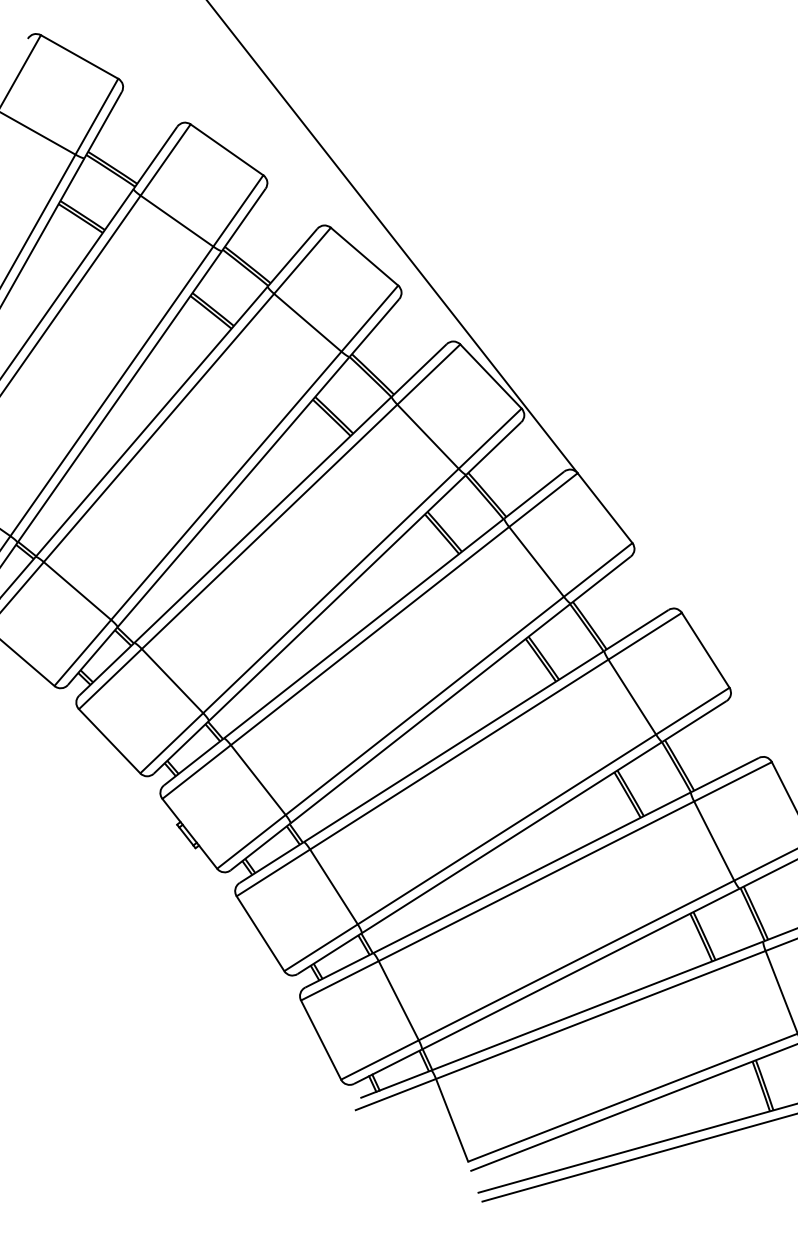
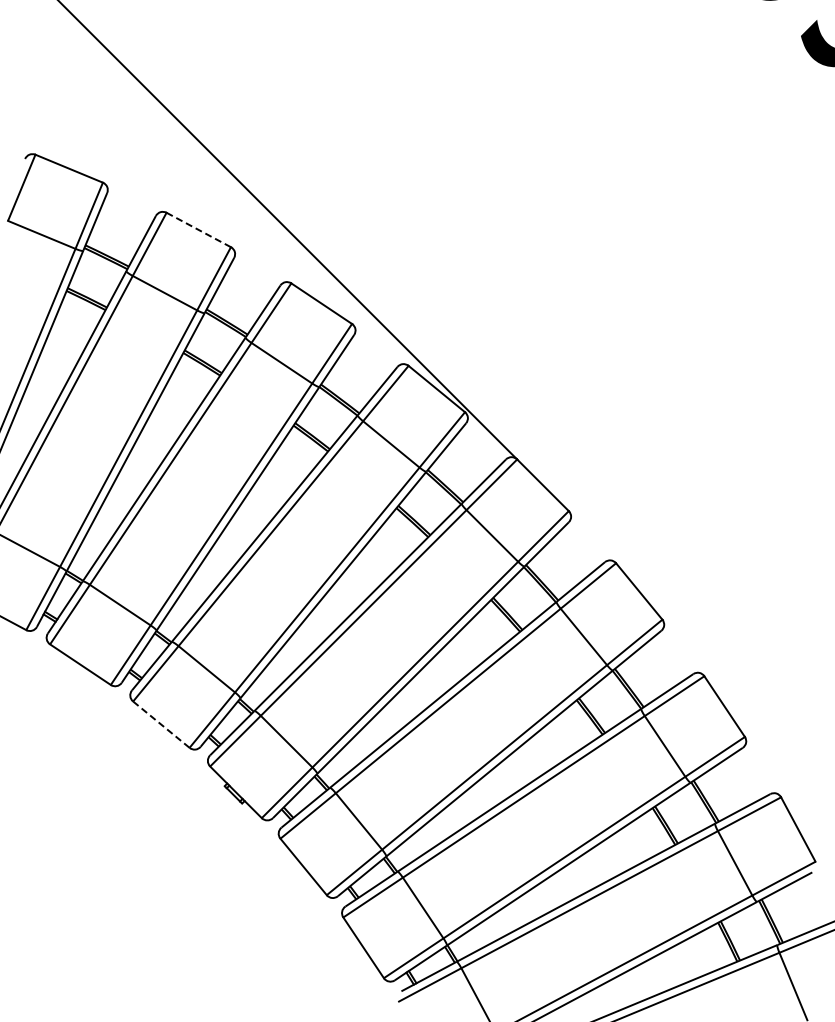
line: (226, 149) -> (198, 229), solid -> dashed
line: (109, 741) -> (161, 724), solid -> dashed

